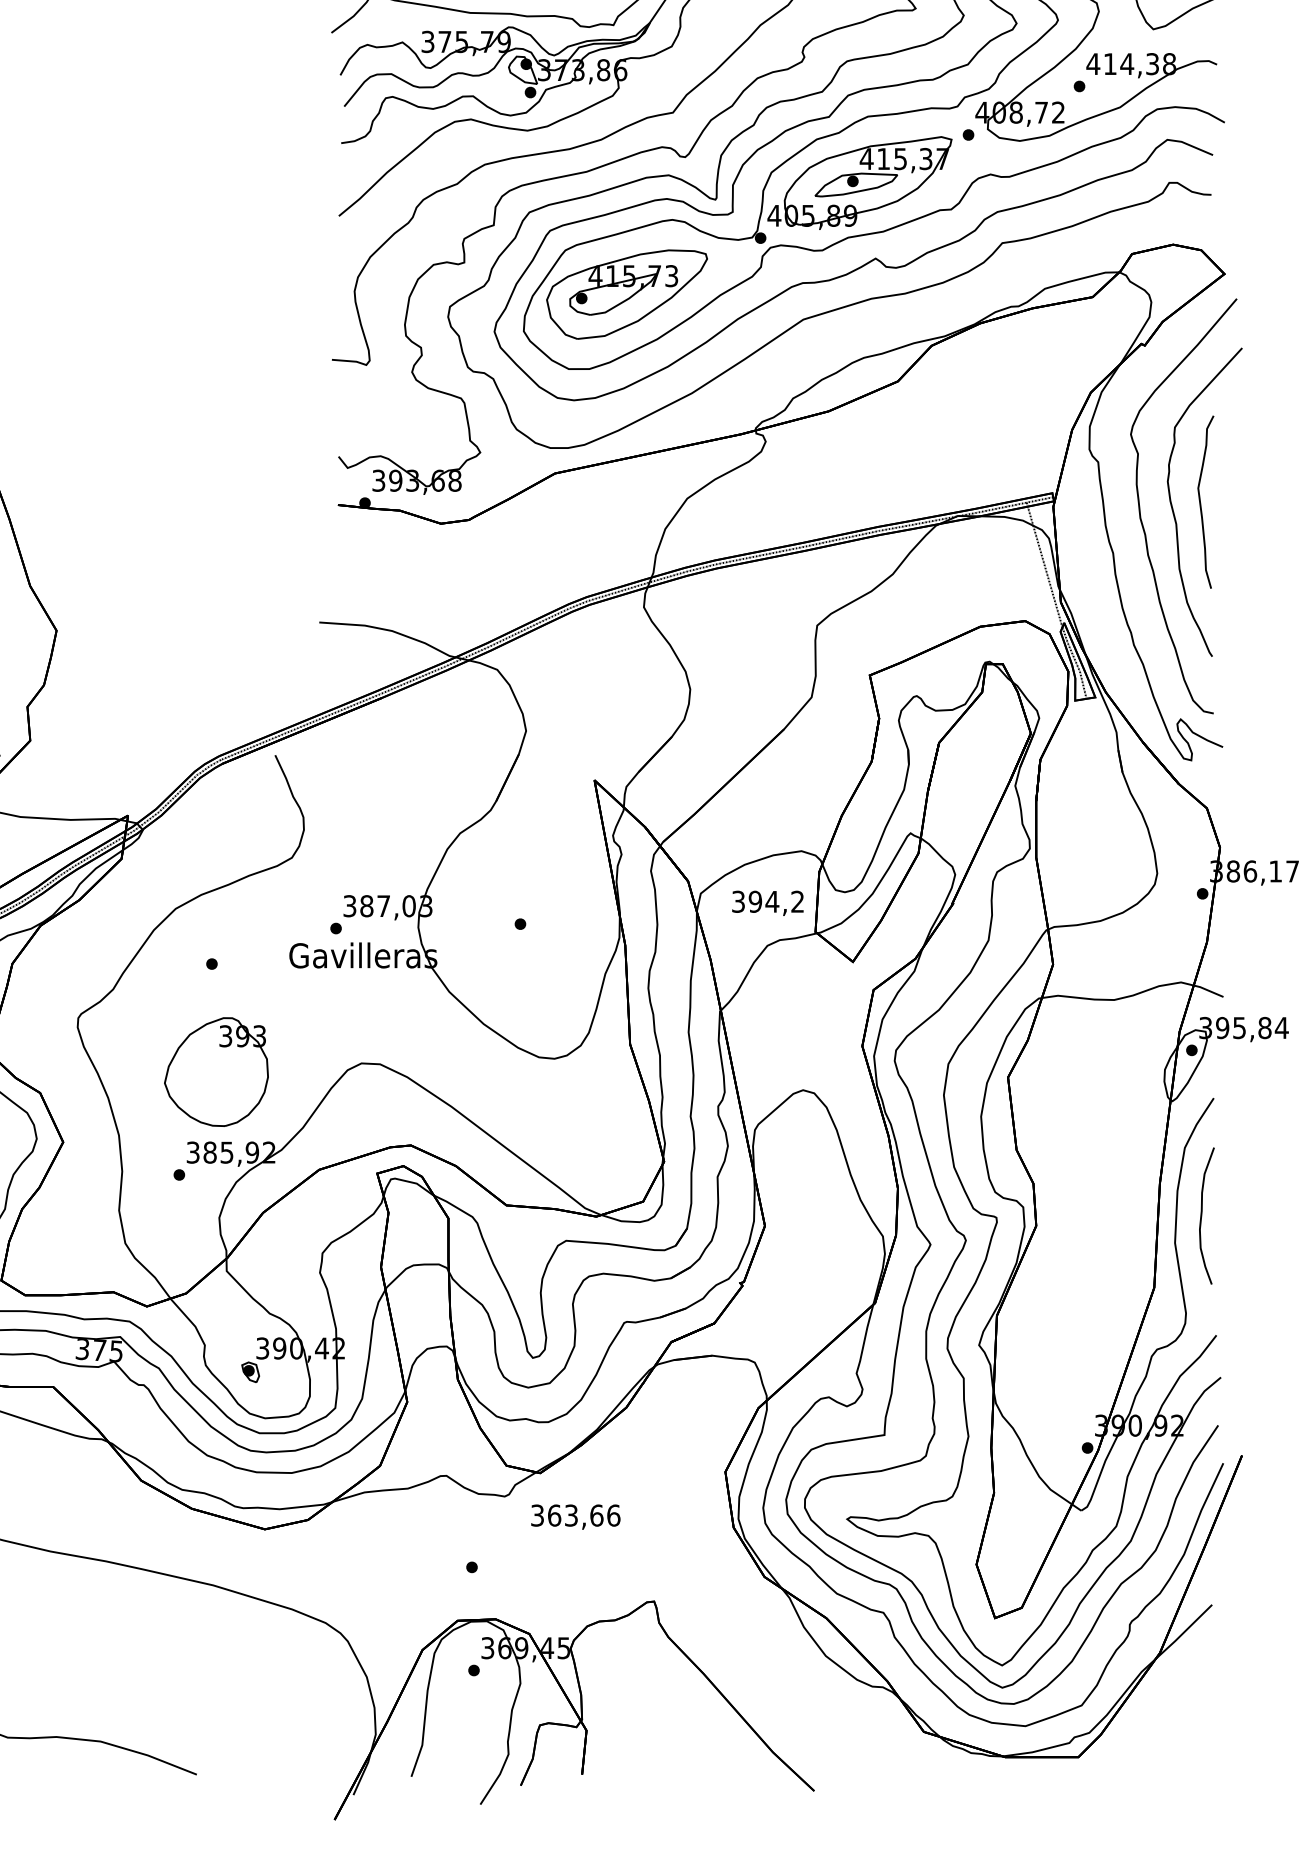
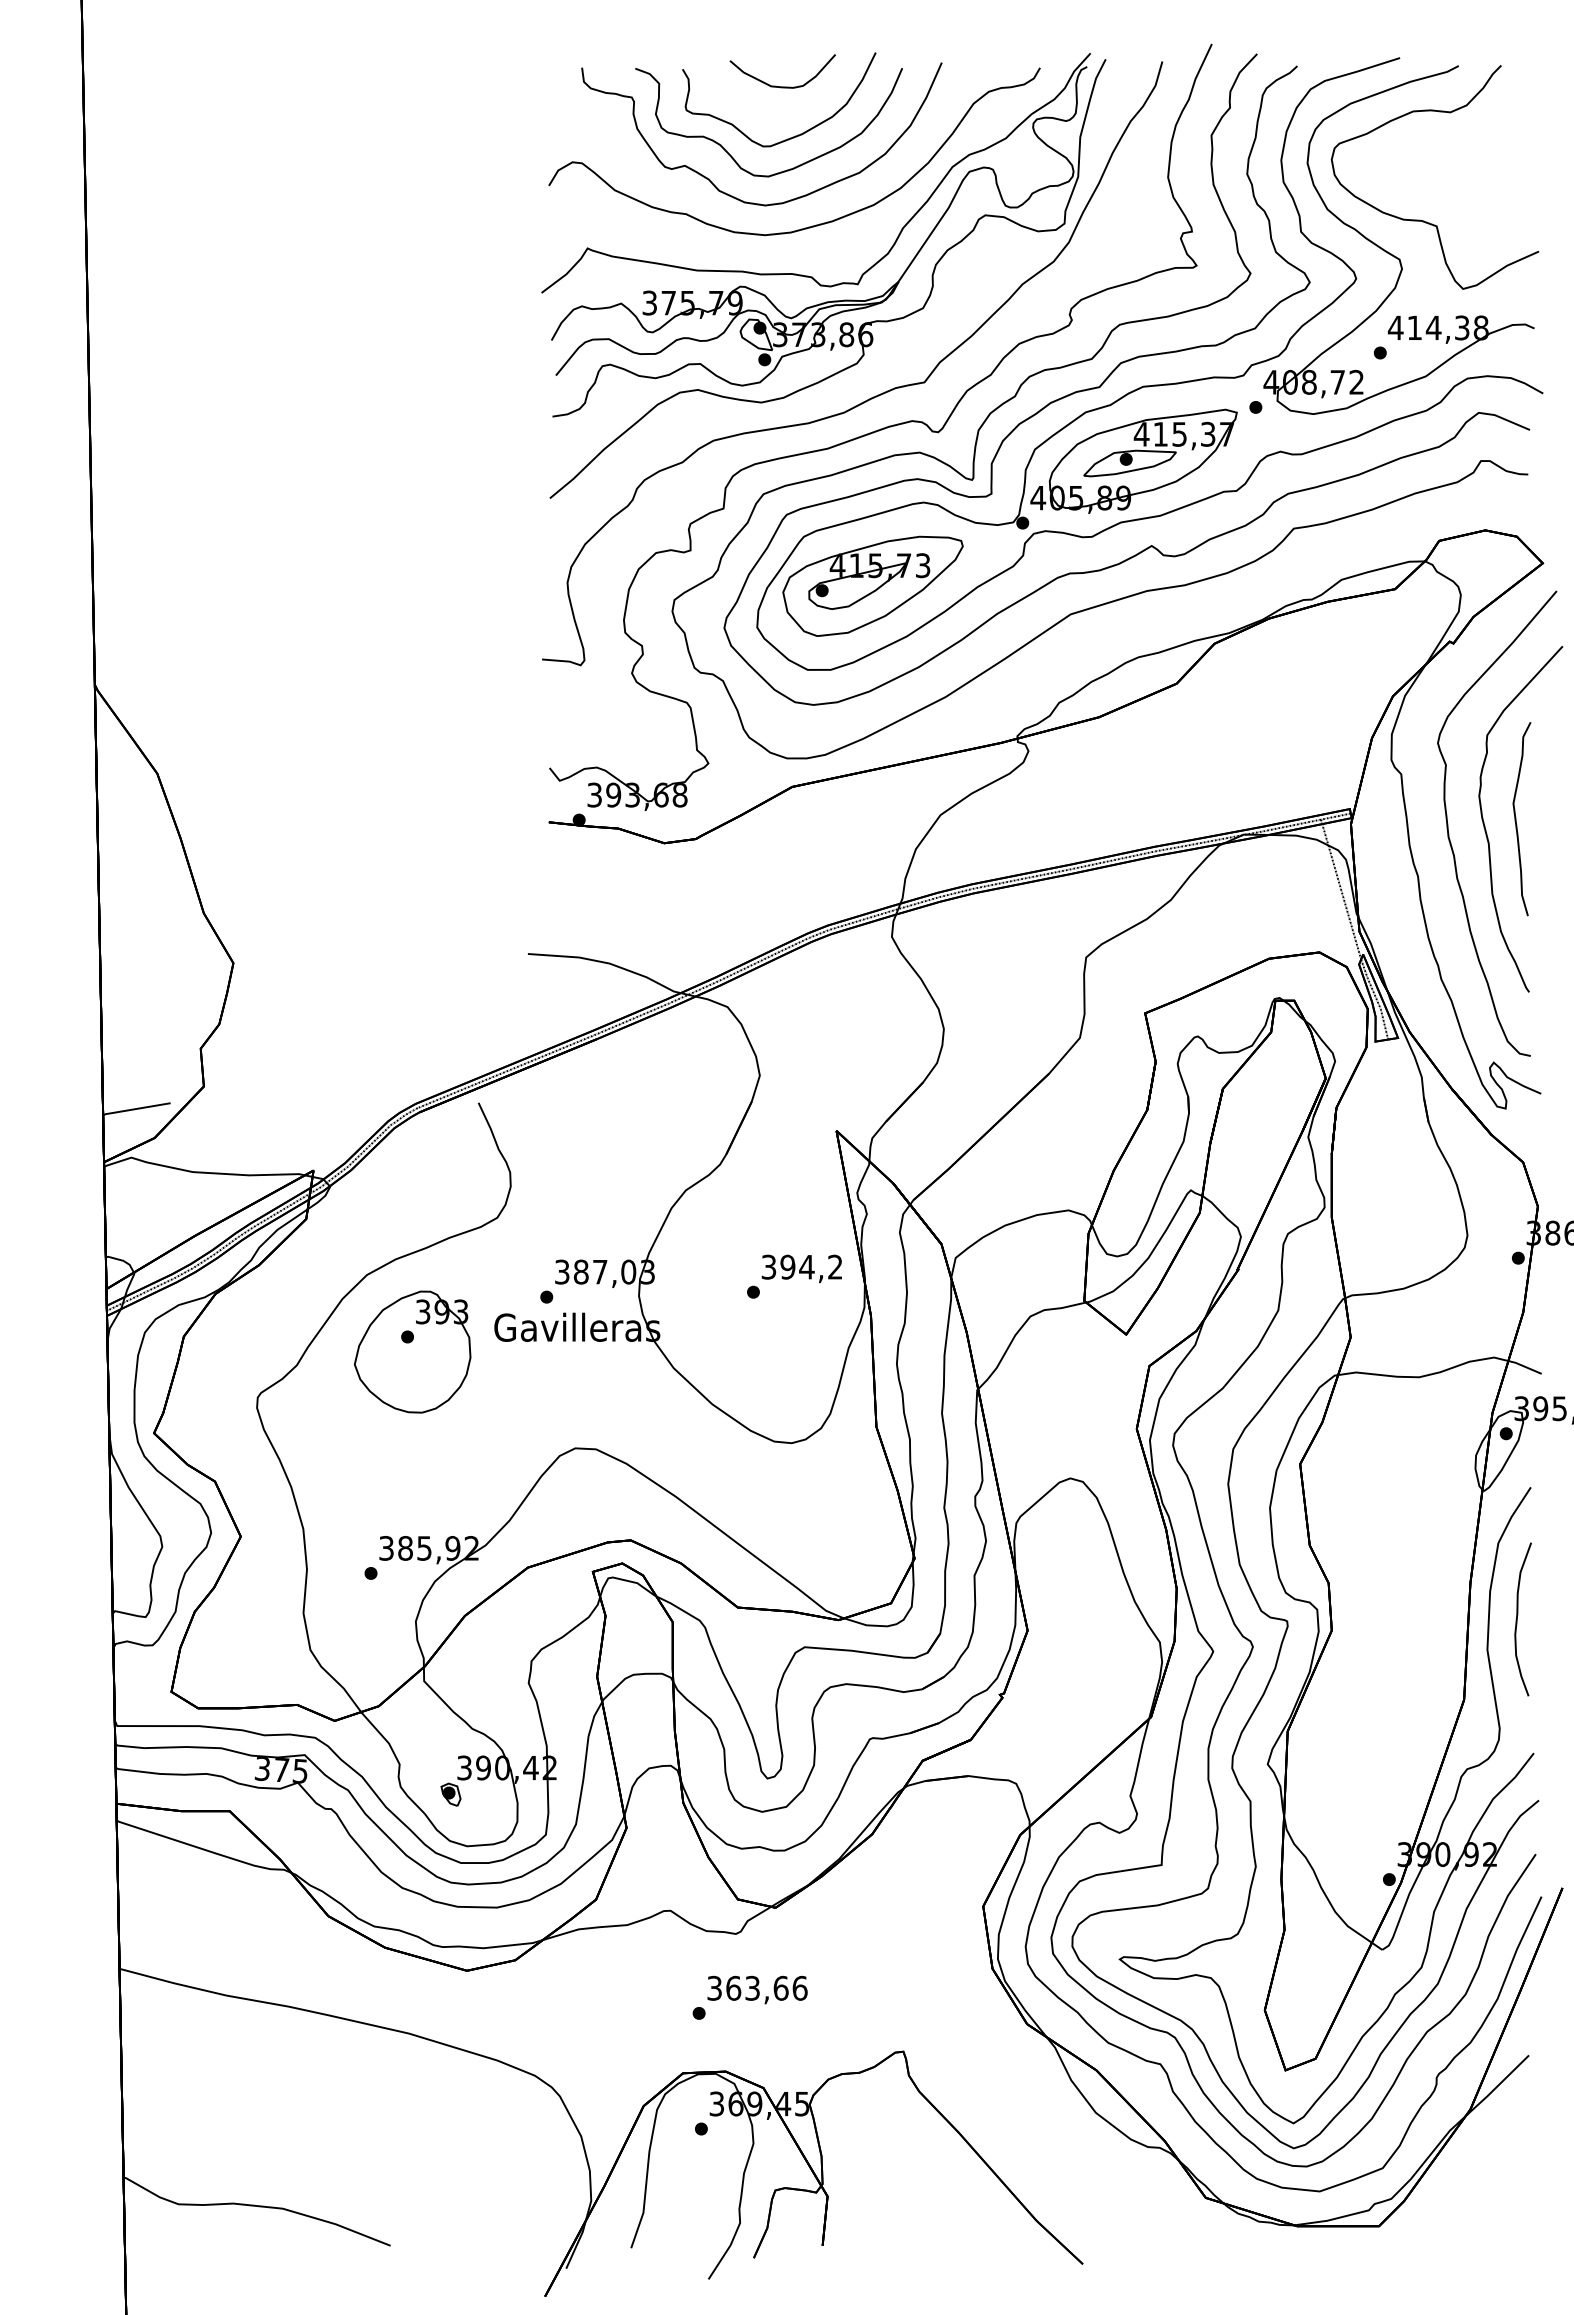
text: (767, 903) -> (801, 1268), moved
part: (216, 1071) -> (412, 1351), moved
text: (575, 1516) -> (757, 1989), moved

